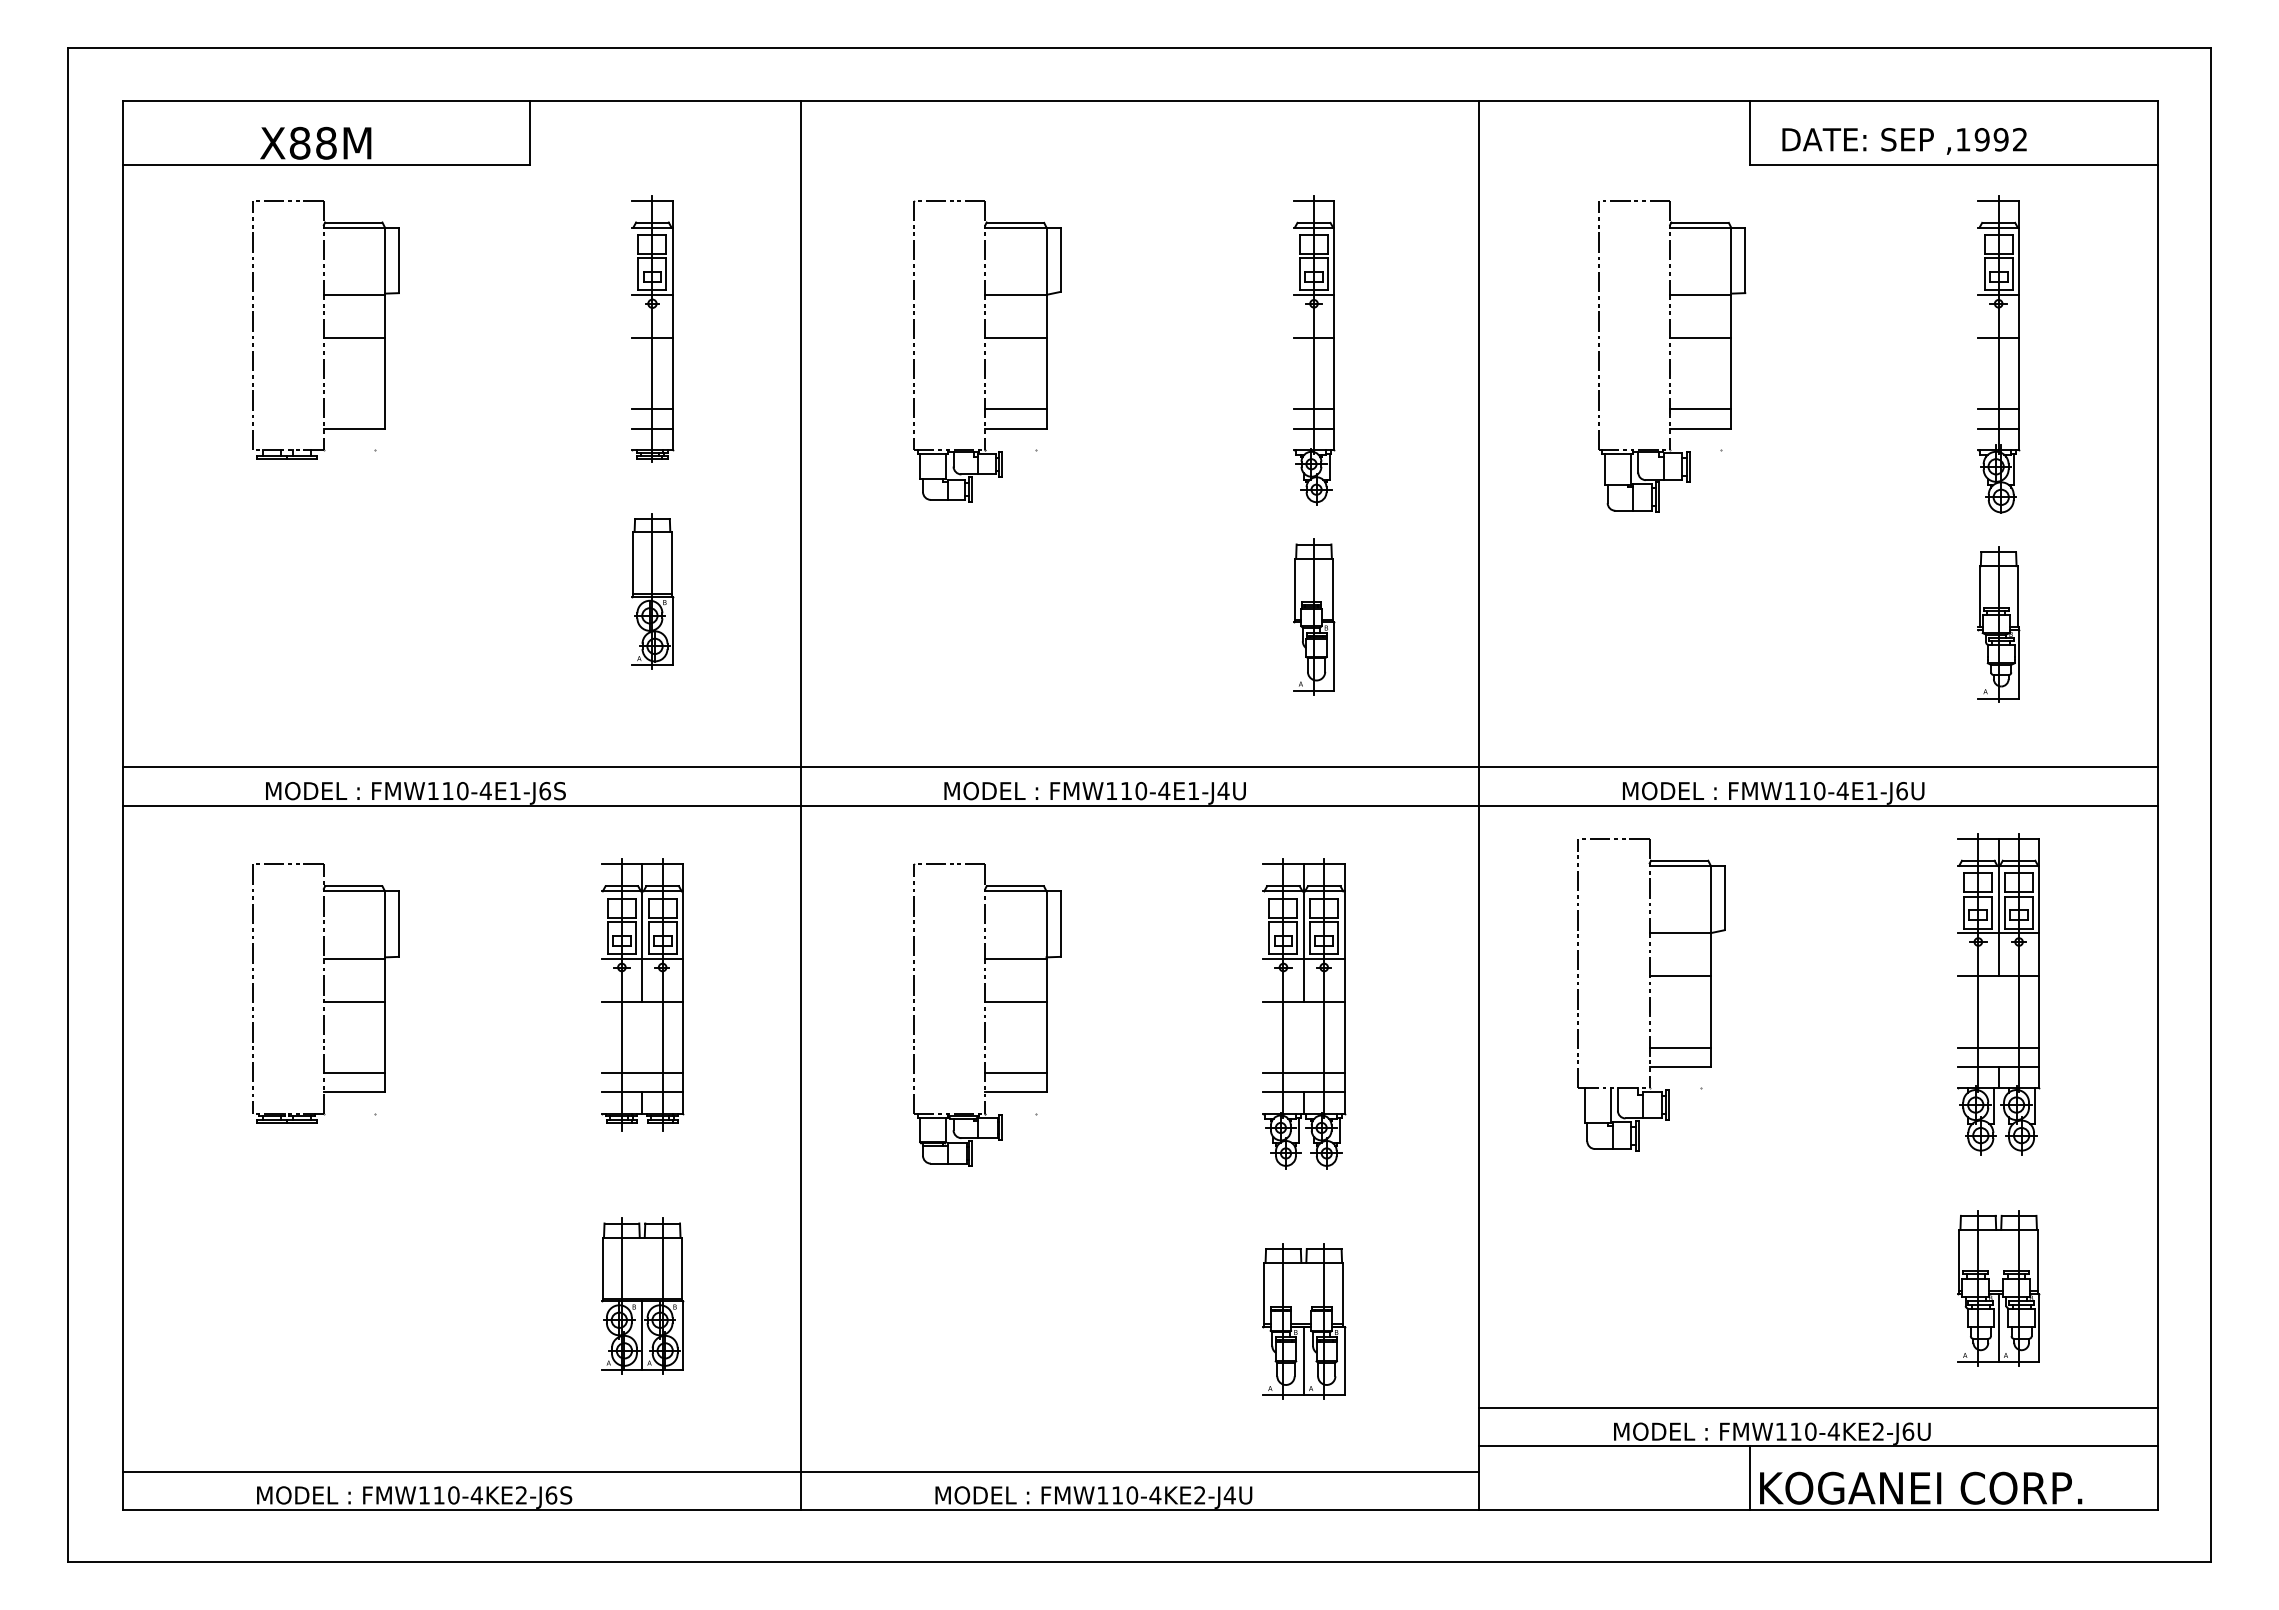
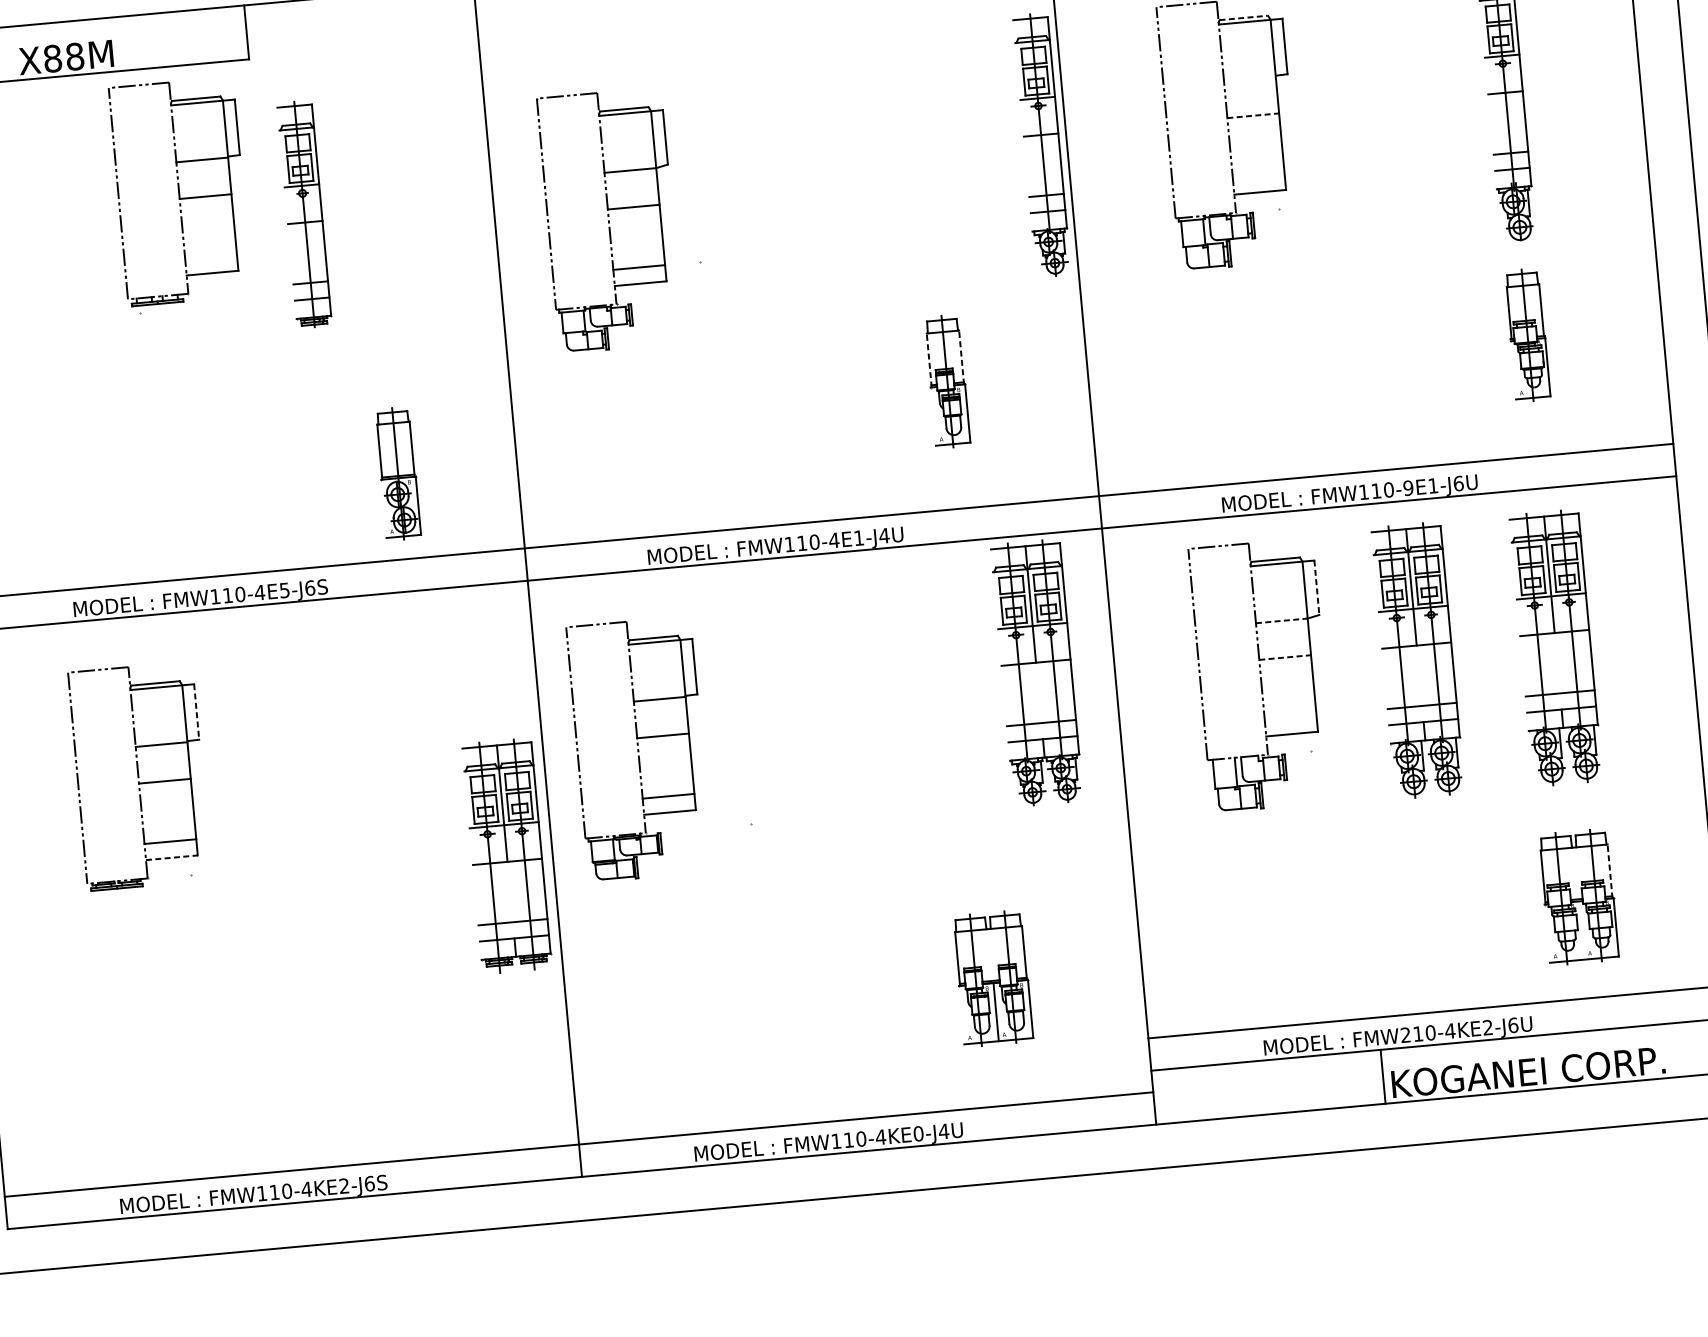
line: (1700, 222) -> (1244, 17), solid -> dashed
line: (1700, 294) -> (1249, 78), removed
part: (652, 328) -> (304, 214), moved
part: (325, 329) -> (180, 191), moved
line: (1700, 338) -> (1253, 116), solid -> dashed
part: (1314, 350) -> (1042, 145), moved
part: (987, 351) -> (610, 220), moved
line: (1700, 409) -> (1258, 176), removed
line: (1294, 590) -> (928, 360), solid -> dashed
line: (1333, 590) -> (961, 357), solid -> dashed
part: (652, 591) -> (398, 473), moved
text: (1842, 790) -> (1408, 487), FMW110-4E1-J6U -> FMW110-9E1-J6U
text: (514, 791) -> (284, 590), FMW110-4E1-J6S -> FMW110-4E5-J6S
line: (1724, 898) -> (1316, 588), solid -> dashed
line: (399, 924) -> (197, 712), solid -> dashed
line: (1680, 933) -> (1282, 621), solid -> dashed
line: (1680, 976) -> (1285, 657), solid -> dashed
part: (642, 994) -> (507, 855), moved
part: (1835, 994) -> (1417, 660), added
part: (1304, 1013) -> (1037, 672), moved
part: (987, 1014) -> (639, 748), moved
line: (1679, 1047) -> (1289, 717), removed
line: (354, 1092) -> (171, 857), solid -> dashed
line: (2038, 1261) -> (1610, 871), solid -> dashed
part: (642, 1295) -> (431, 1007), removed
line: (1998, 1327) -> (1581, 930), removed
text: (1780, 1431) -> (1405, 1035), FMW110-4KE2-J6U -> FMW210-4KE2-J6U
text: (1199, 1495) -> (918, 1133), FMW110-4KE2-J4U -> FMW110-4KE0-J4U

